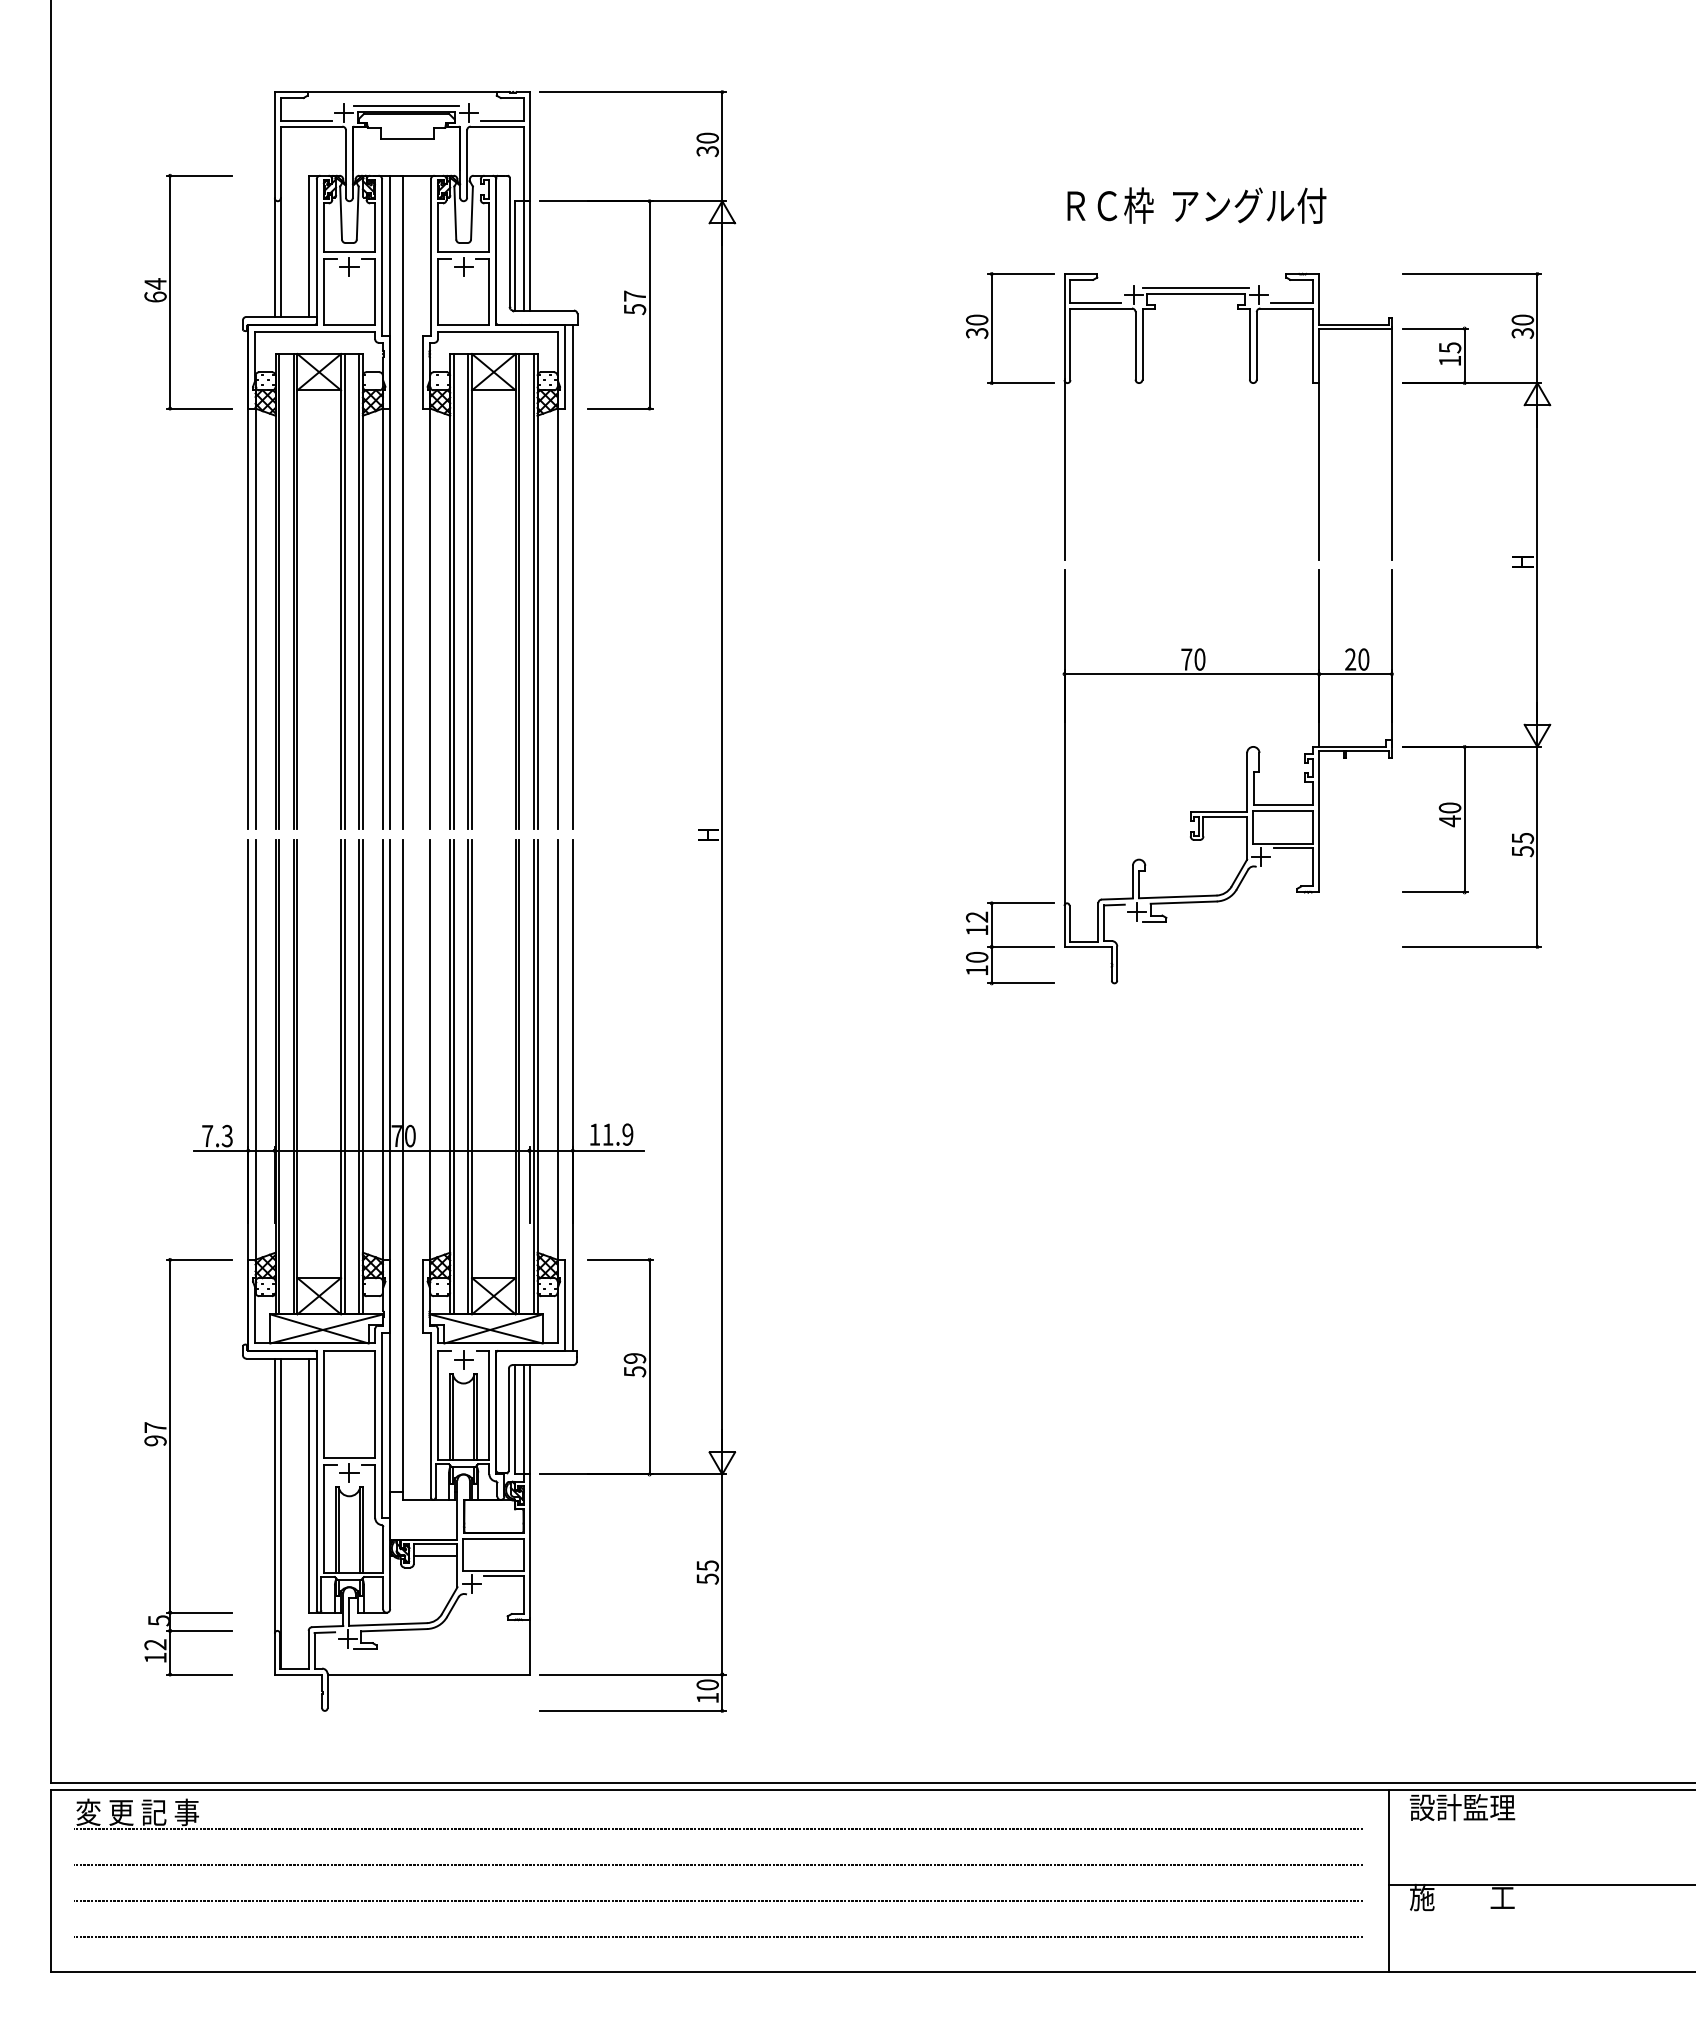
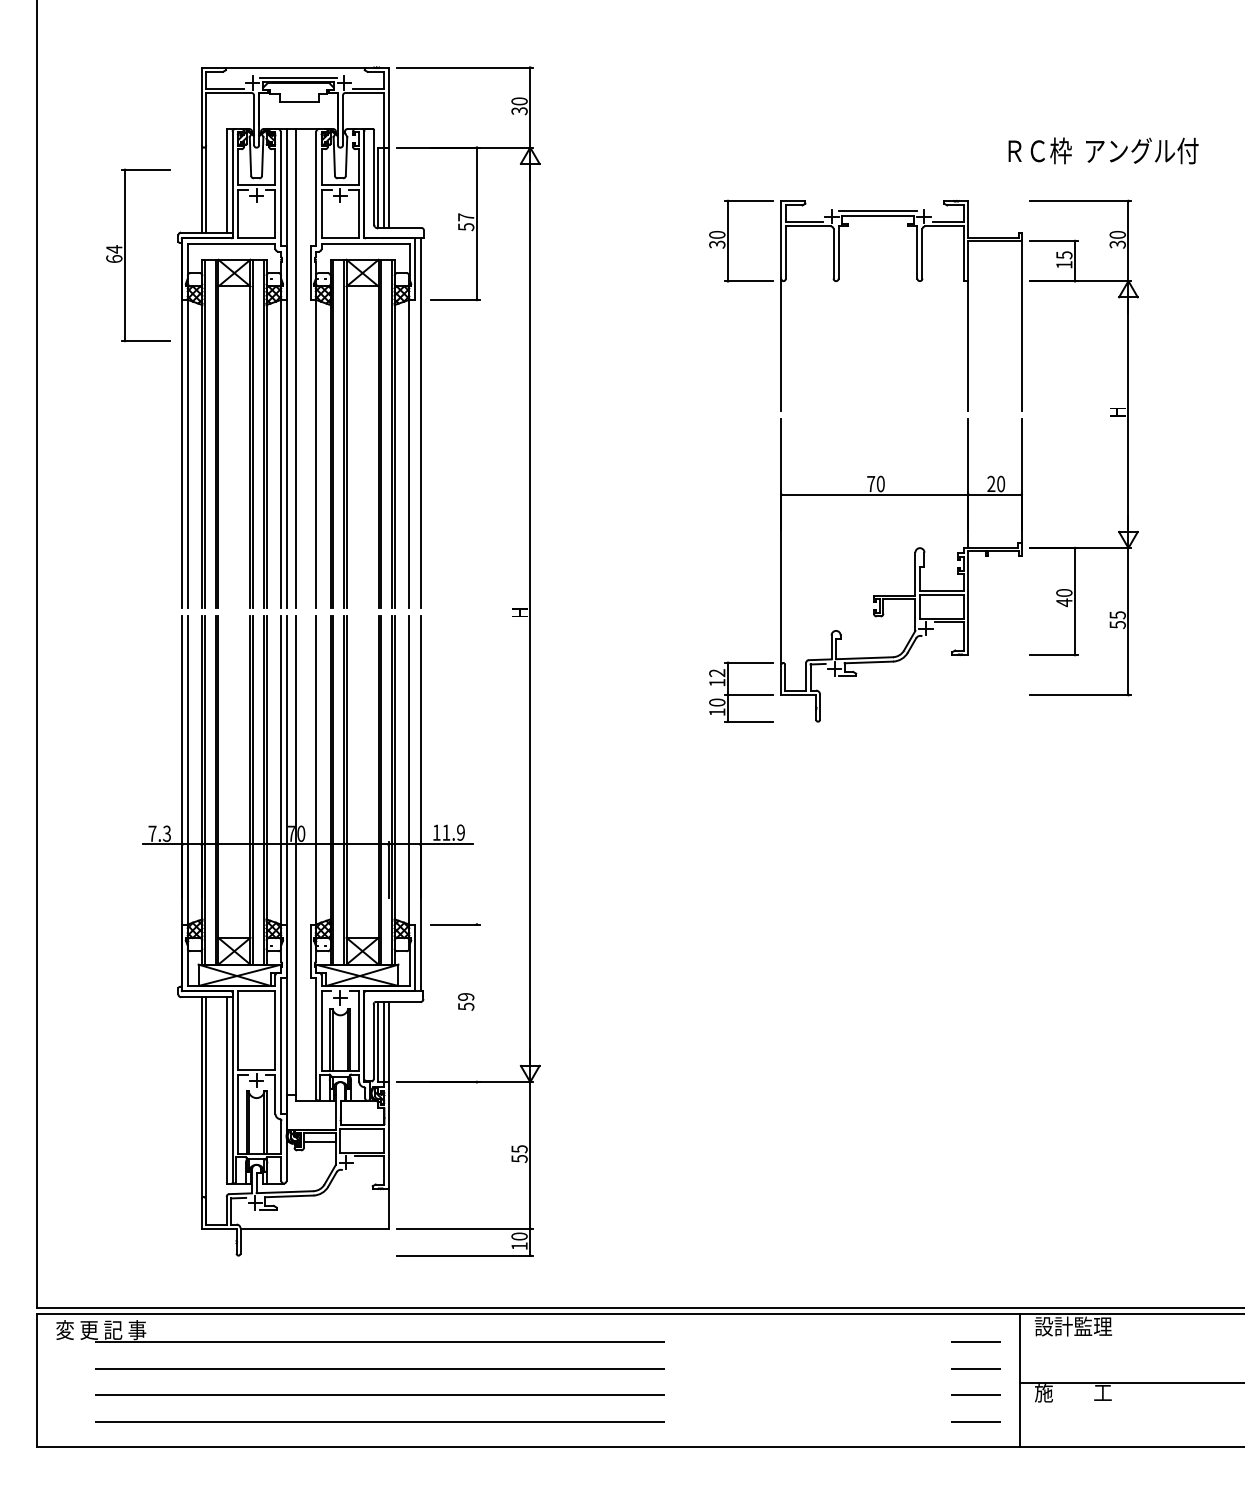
text: (1196, 205) -> (1103, 150), moved
part: (170, 292) -> (125, 255), moved
line: (649, 1367) -> (476, 1003), removed
part: (170, 1466) -> (125, 1076), removed

